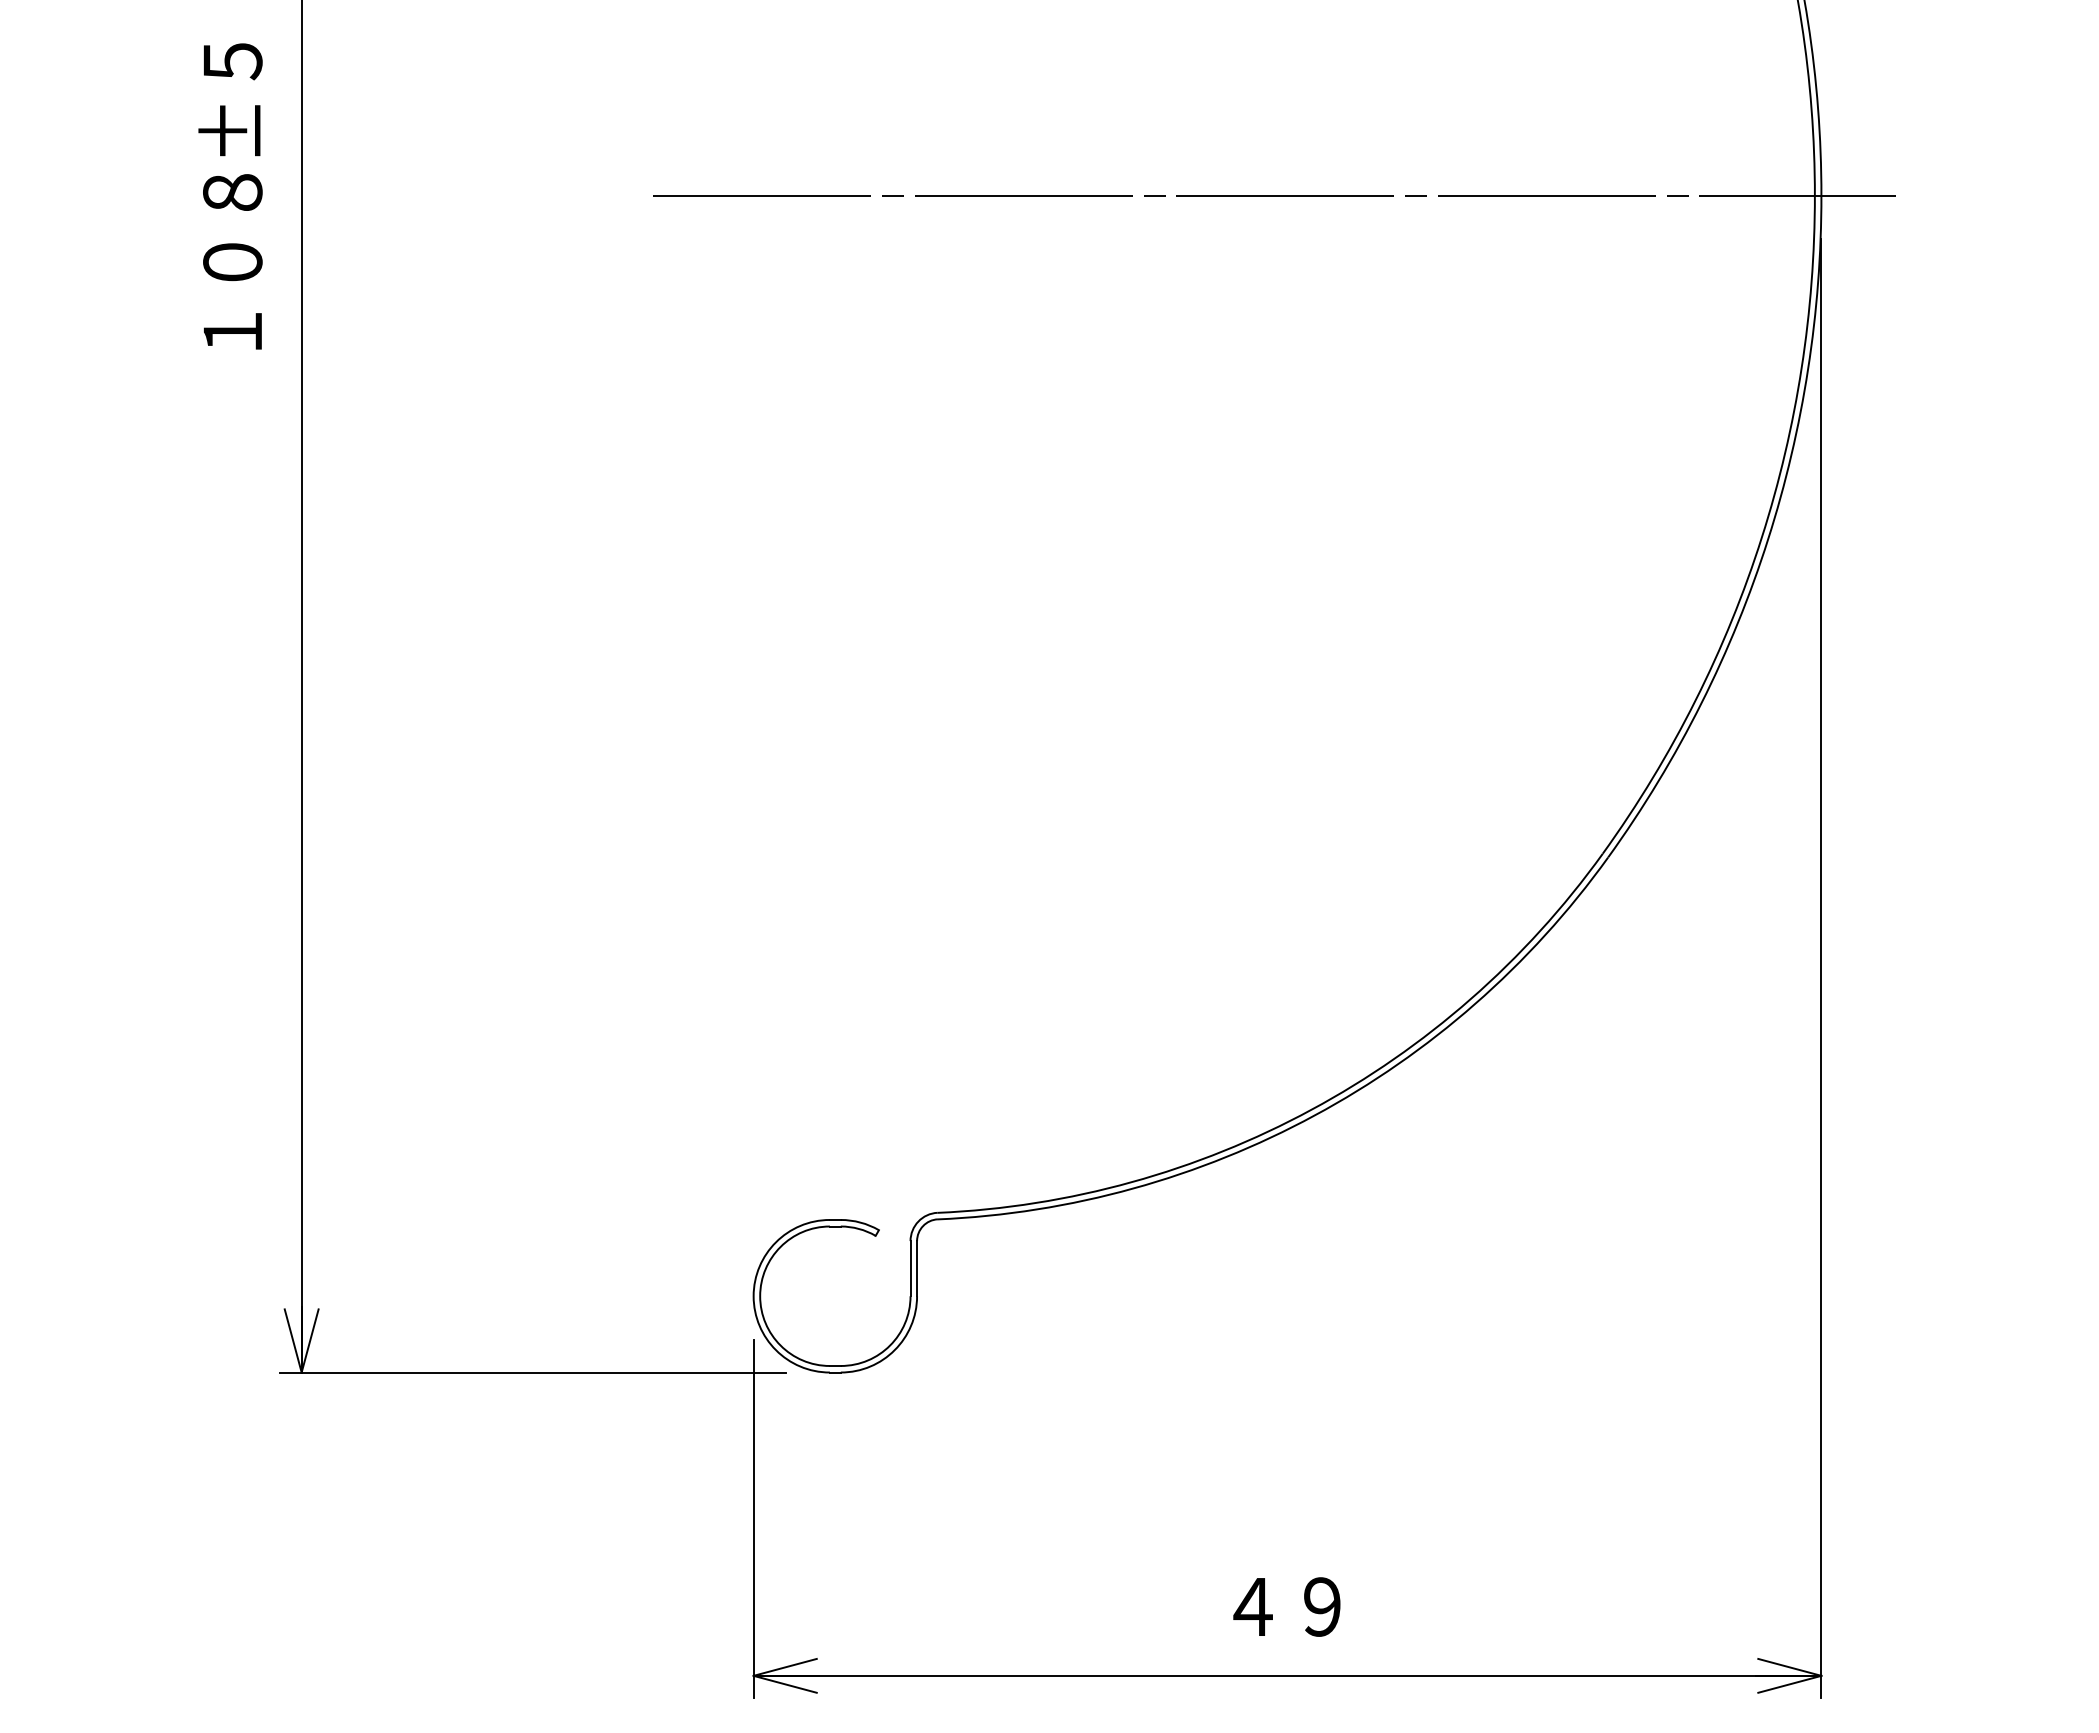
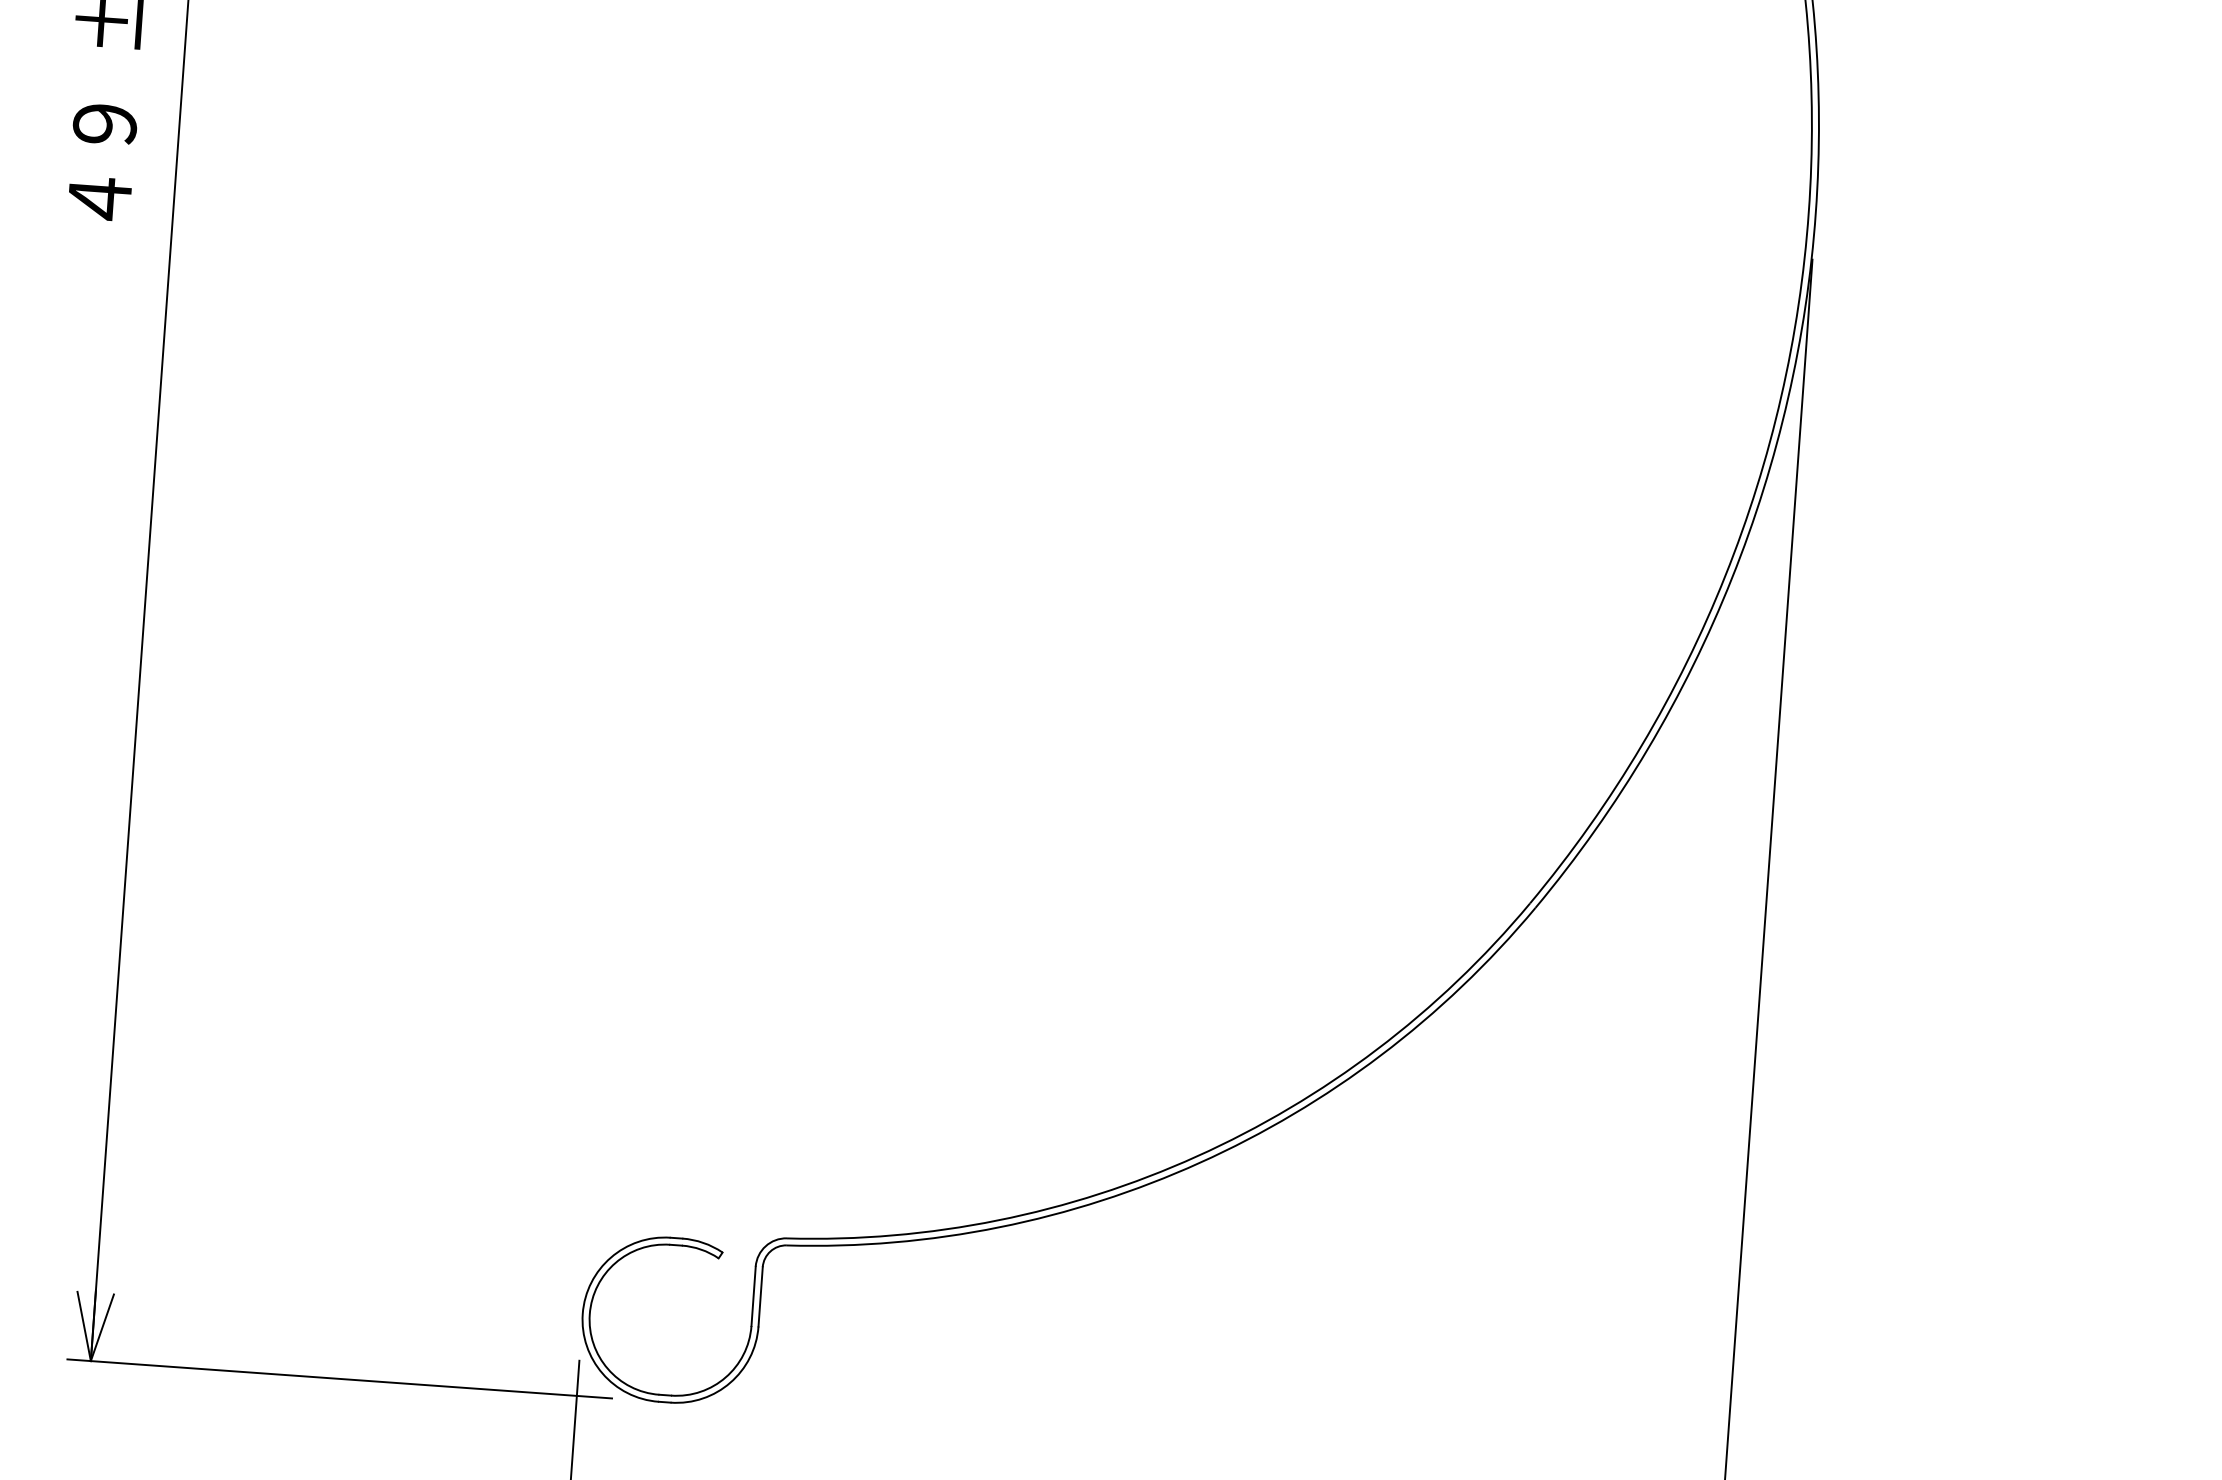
line: (1274, 195) -> (1227, 170), removed
text: (232, 261) -> (102, 161), １０８ -> ４９

